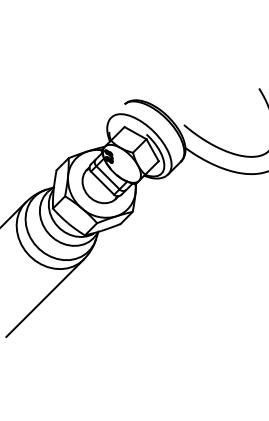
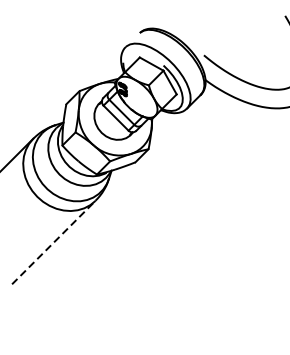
line: (44, 298) -> (53, 242), solid -> dashed

